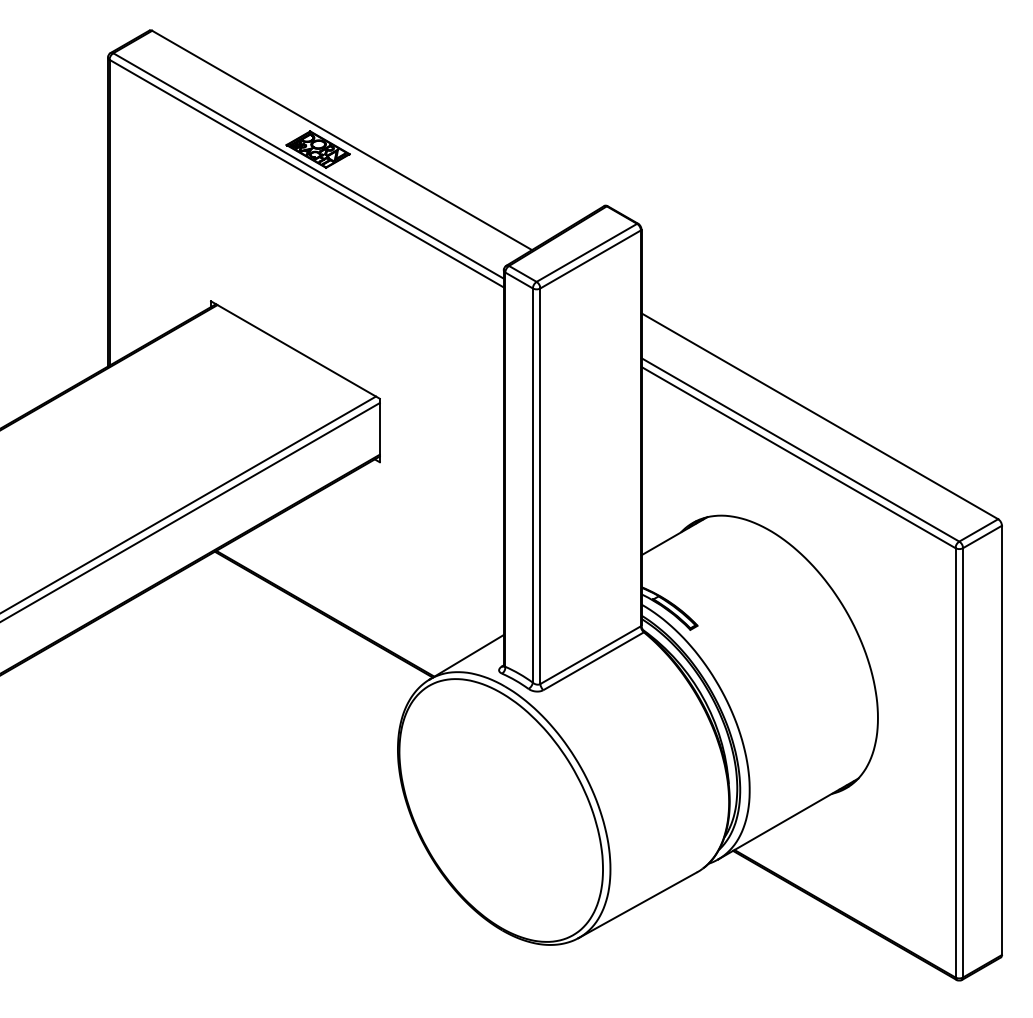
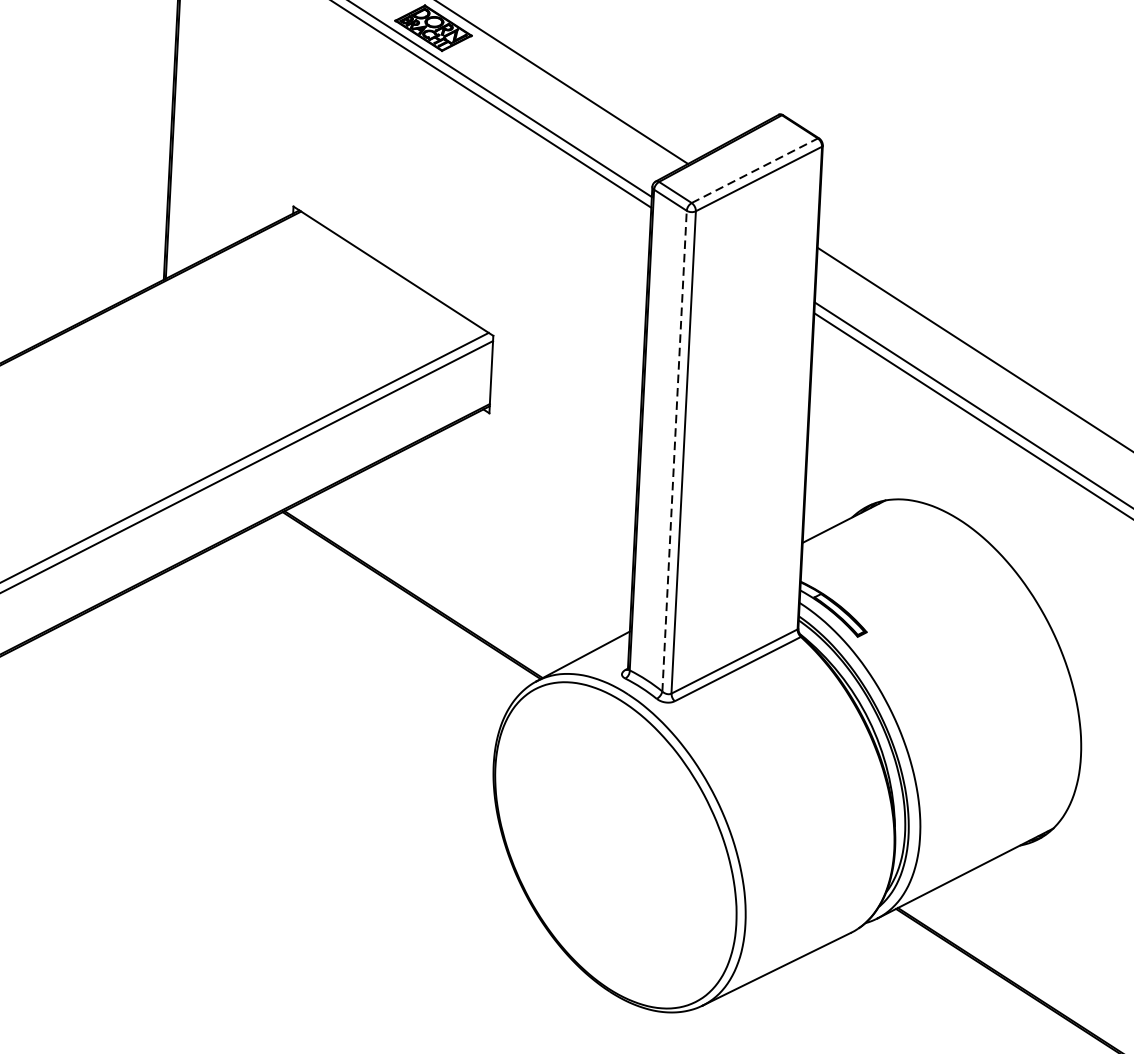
line: (587, 252) -> (755, 170), solid -> dashed
line: (532, 485) -> (674, 451), solid -> dashed

